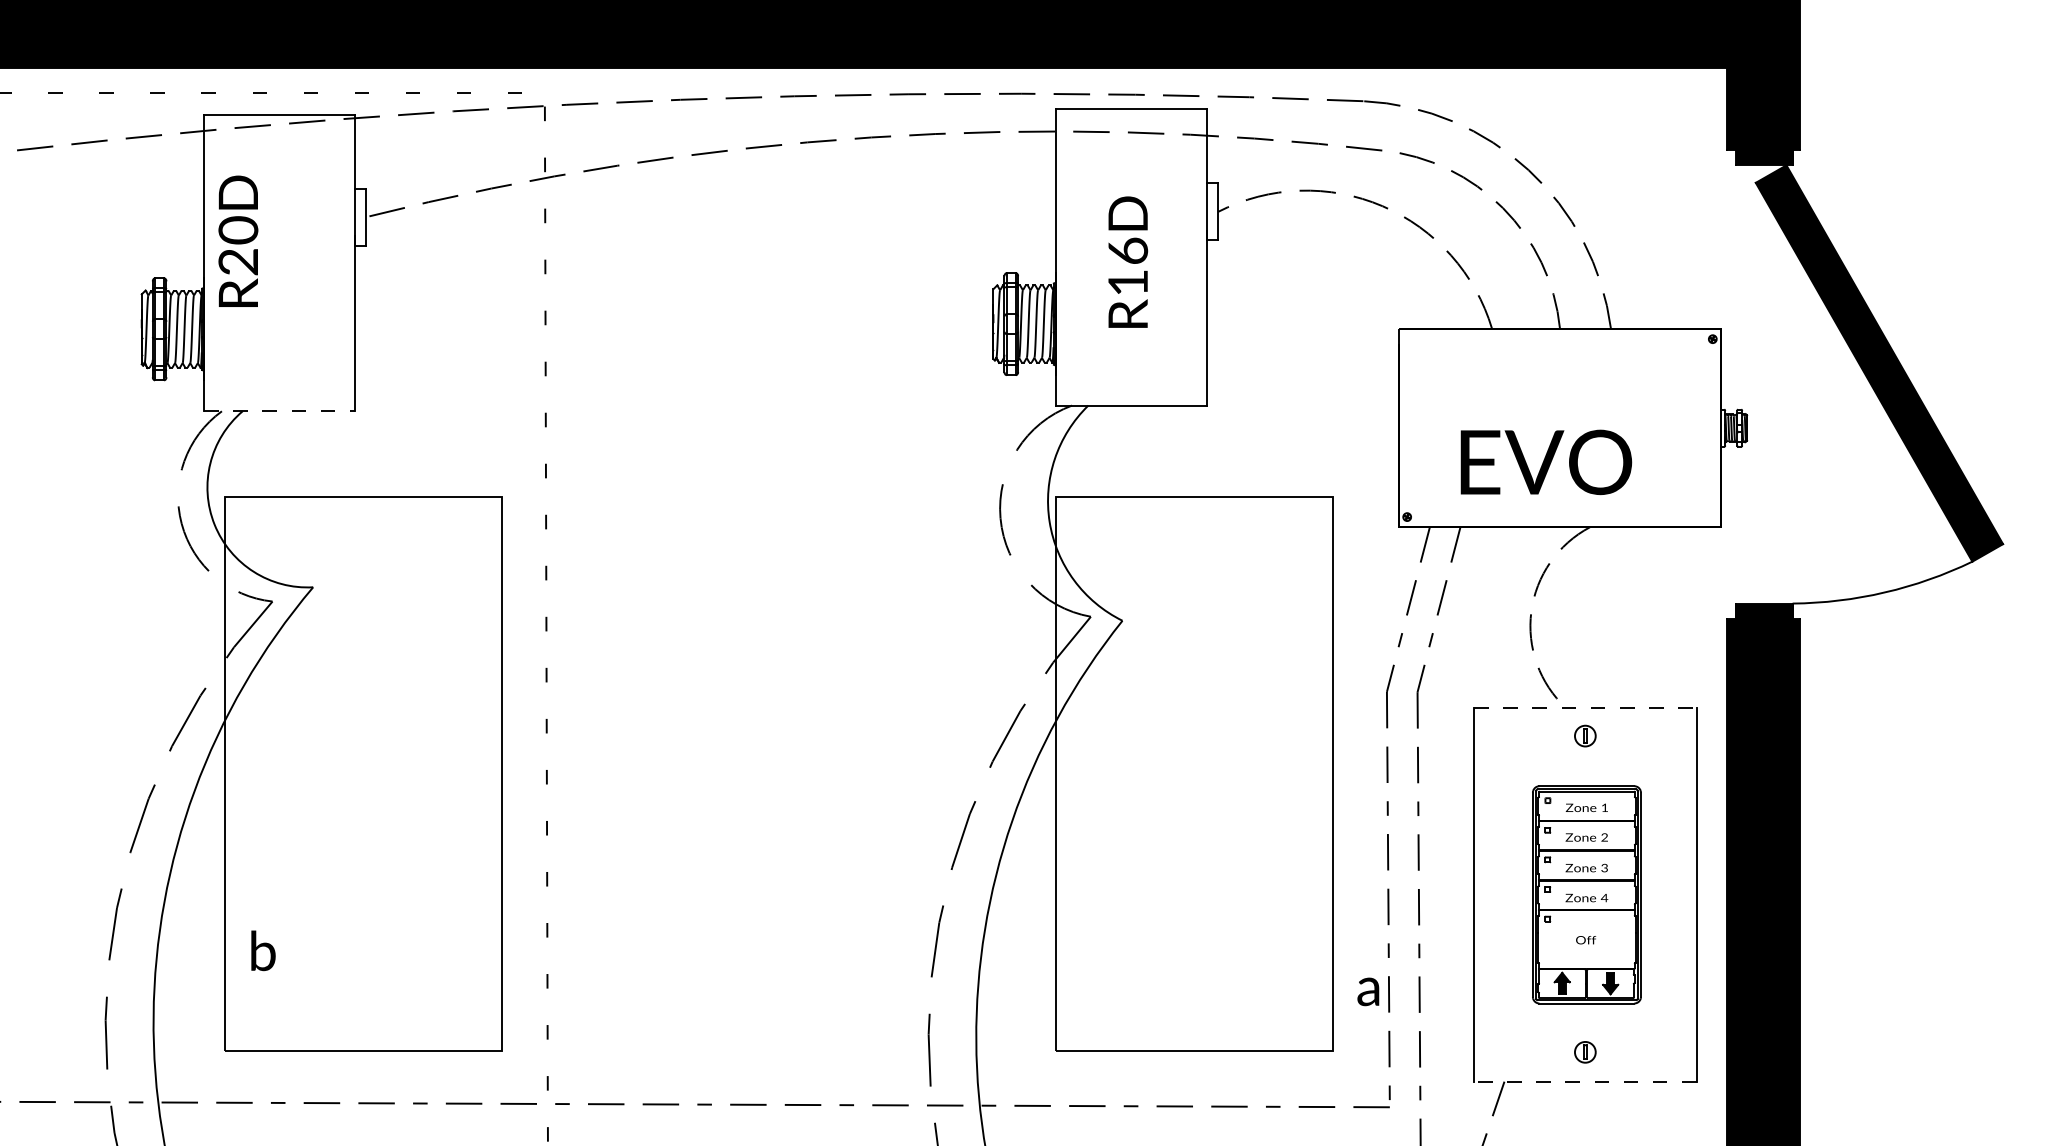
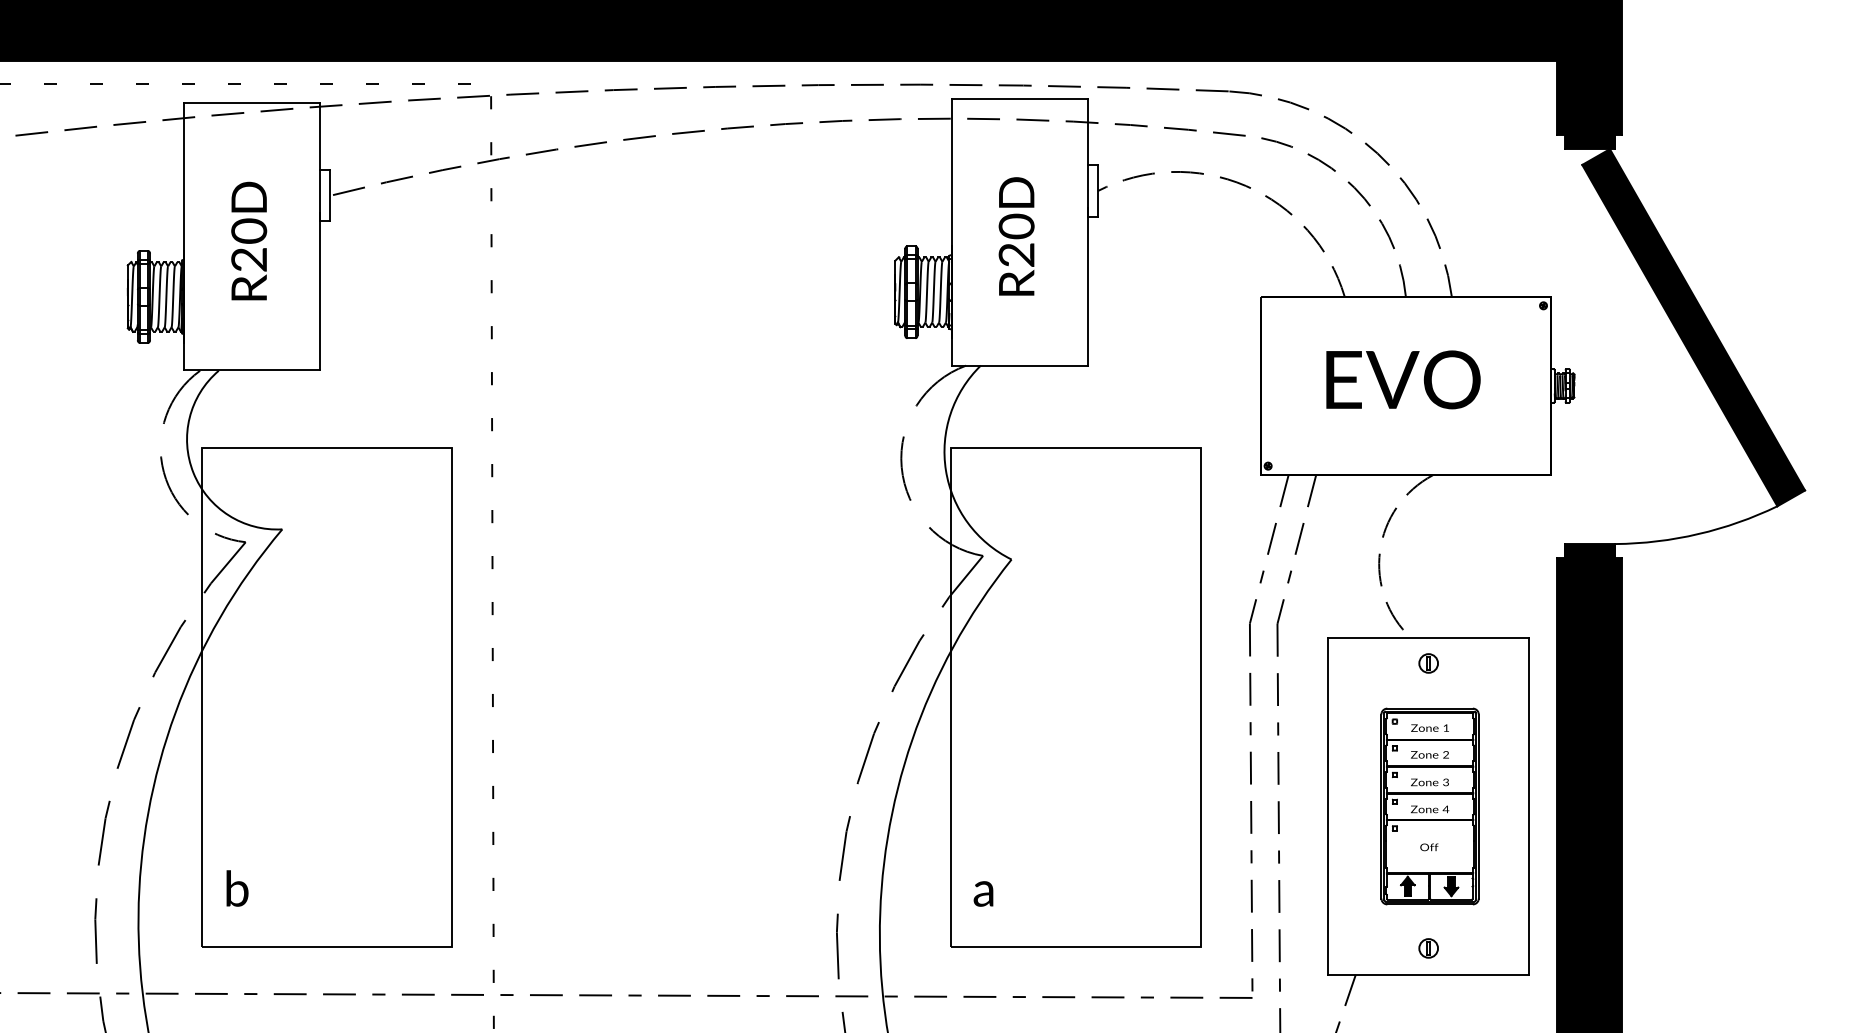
text: (238, 240) -> (249, 240), moved
text: (1127, 266) -> (1016, 240), R16D -> R20D
line: (280, 410) -> (252, 370), dashed -> solid
text: (1546, 462) -> (1403, 379), moved
line: (1585, 708) -> (1428, 638), dashed -> solid
text: (263, 950) -> (237, 888), moved
text: (1368, 991) -> (983, 893), moved
line: (1584, 1081) -> (1427, 974), dashed -> solid

